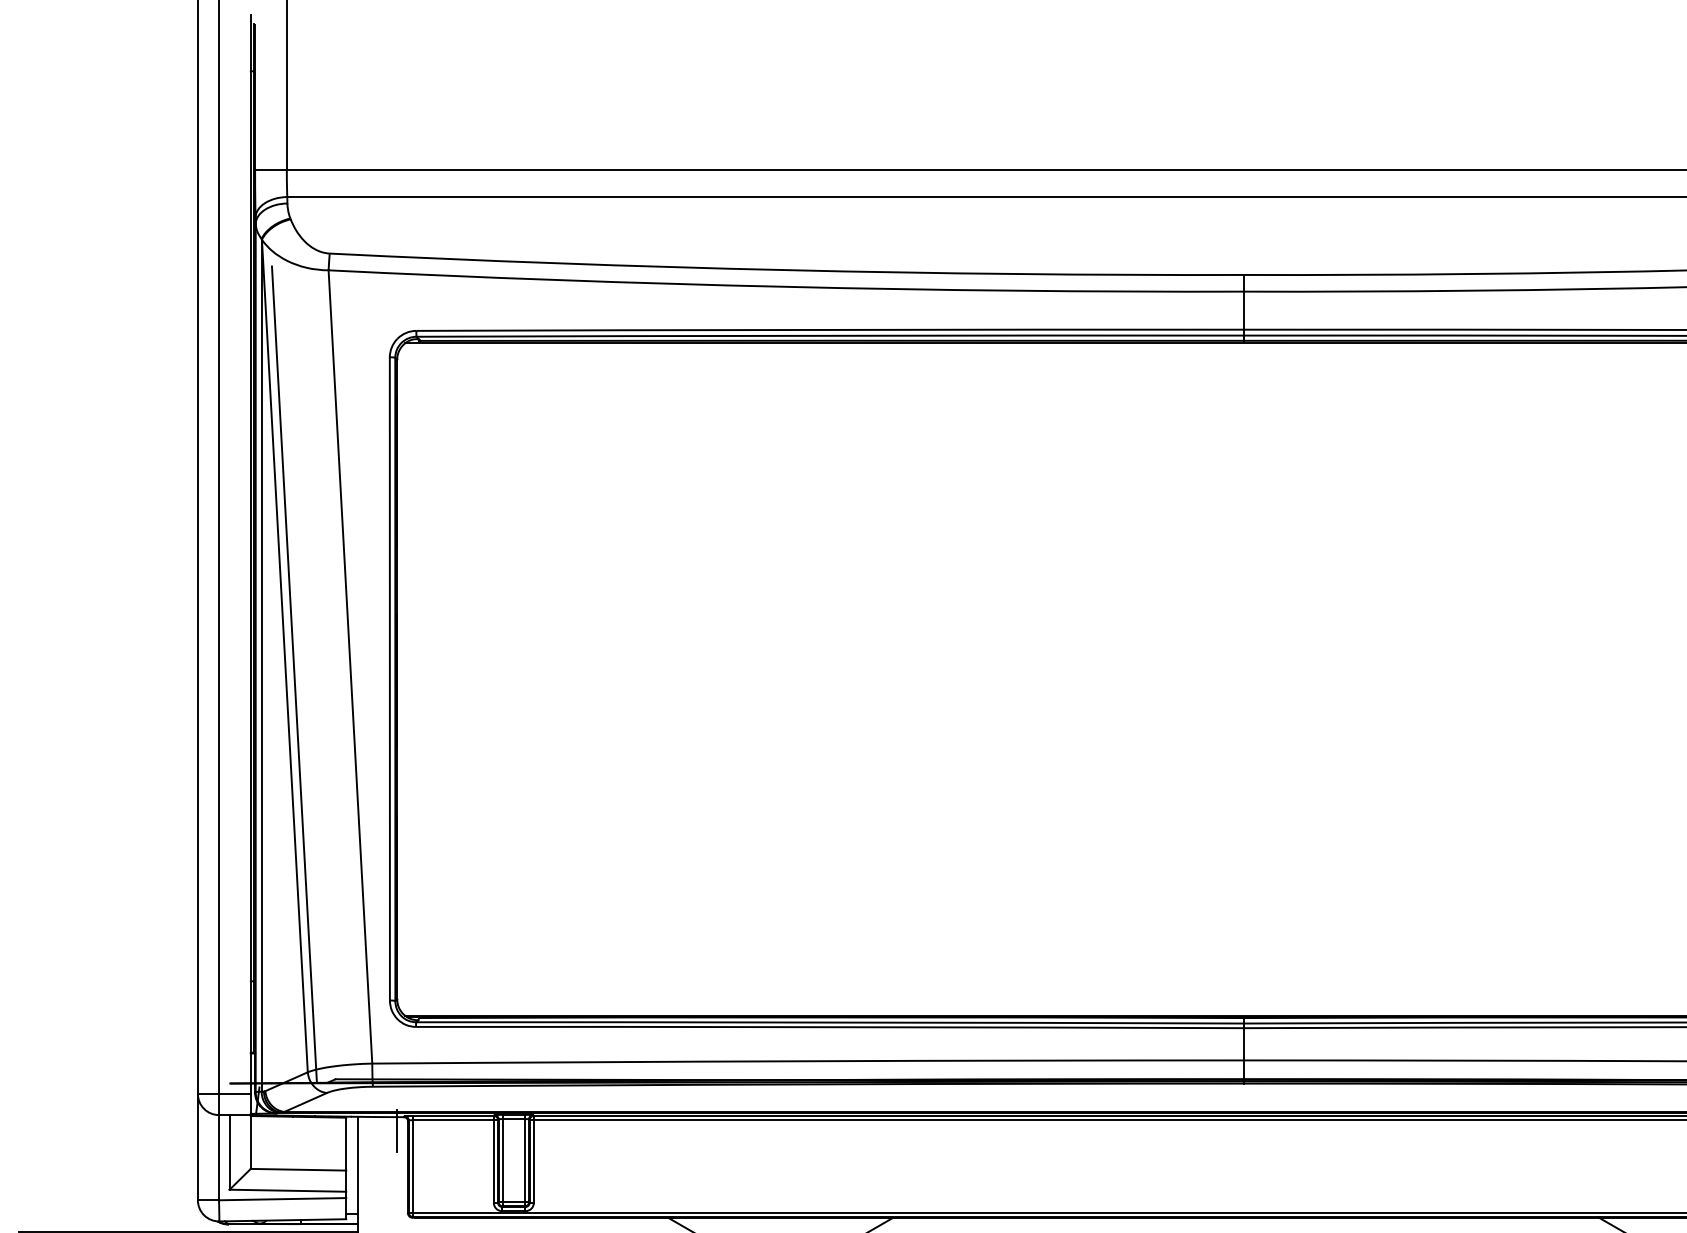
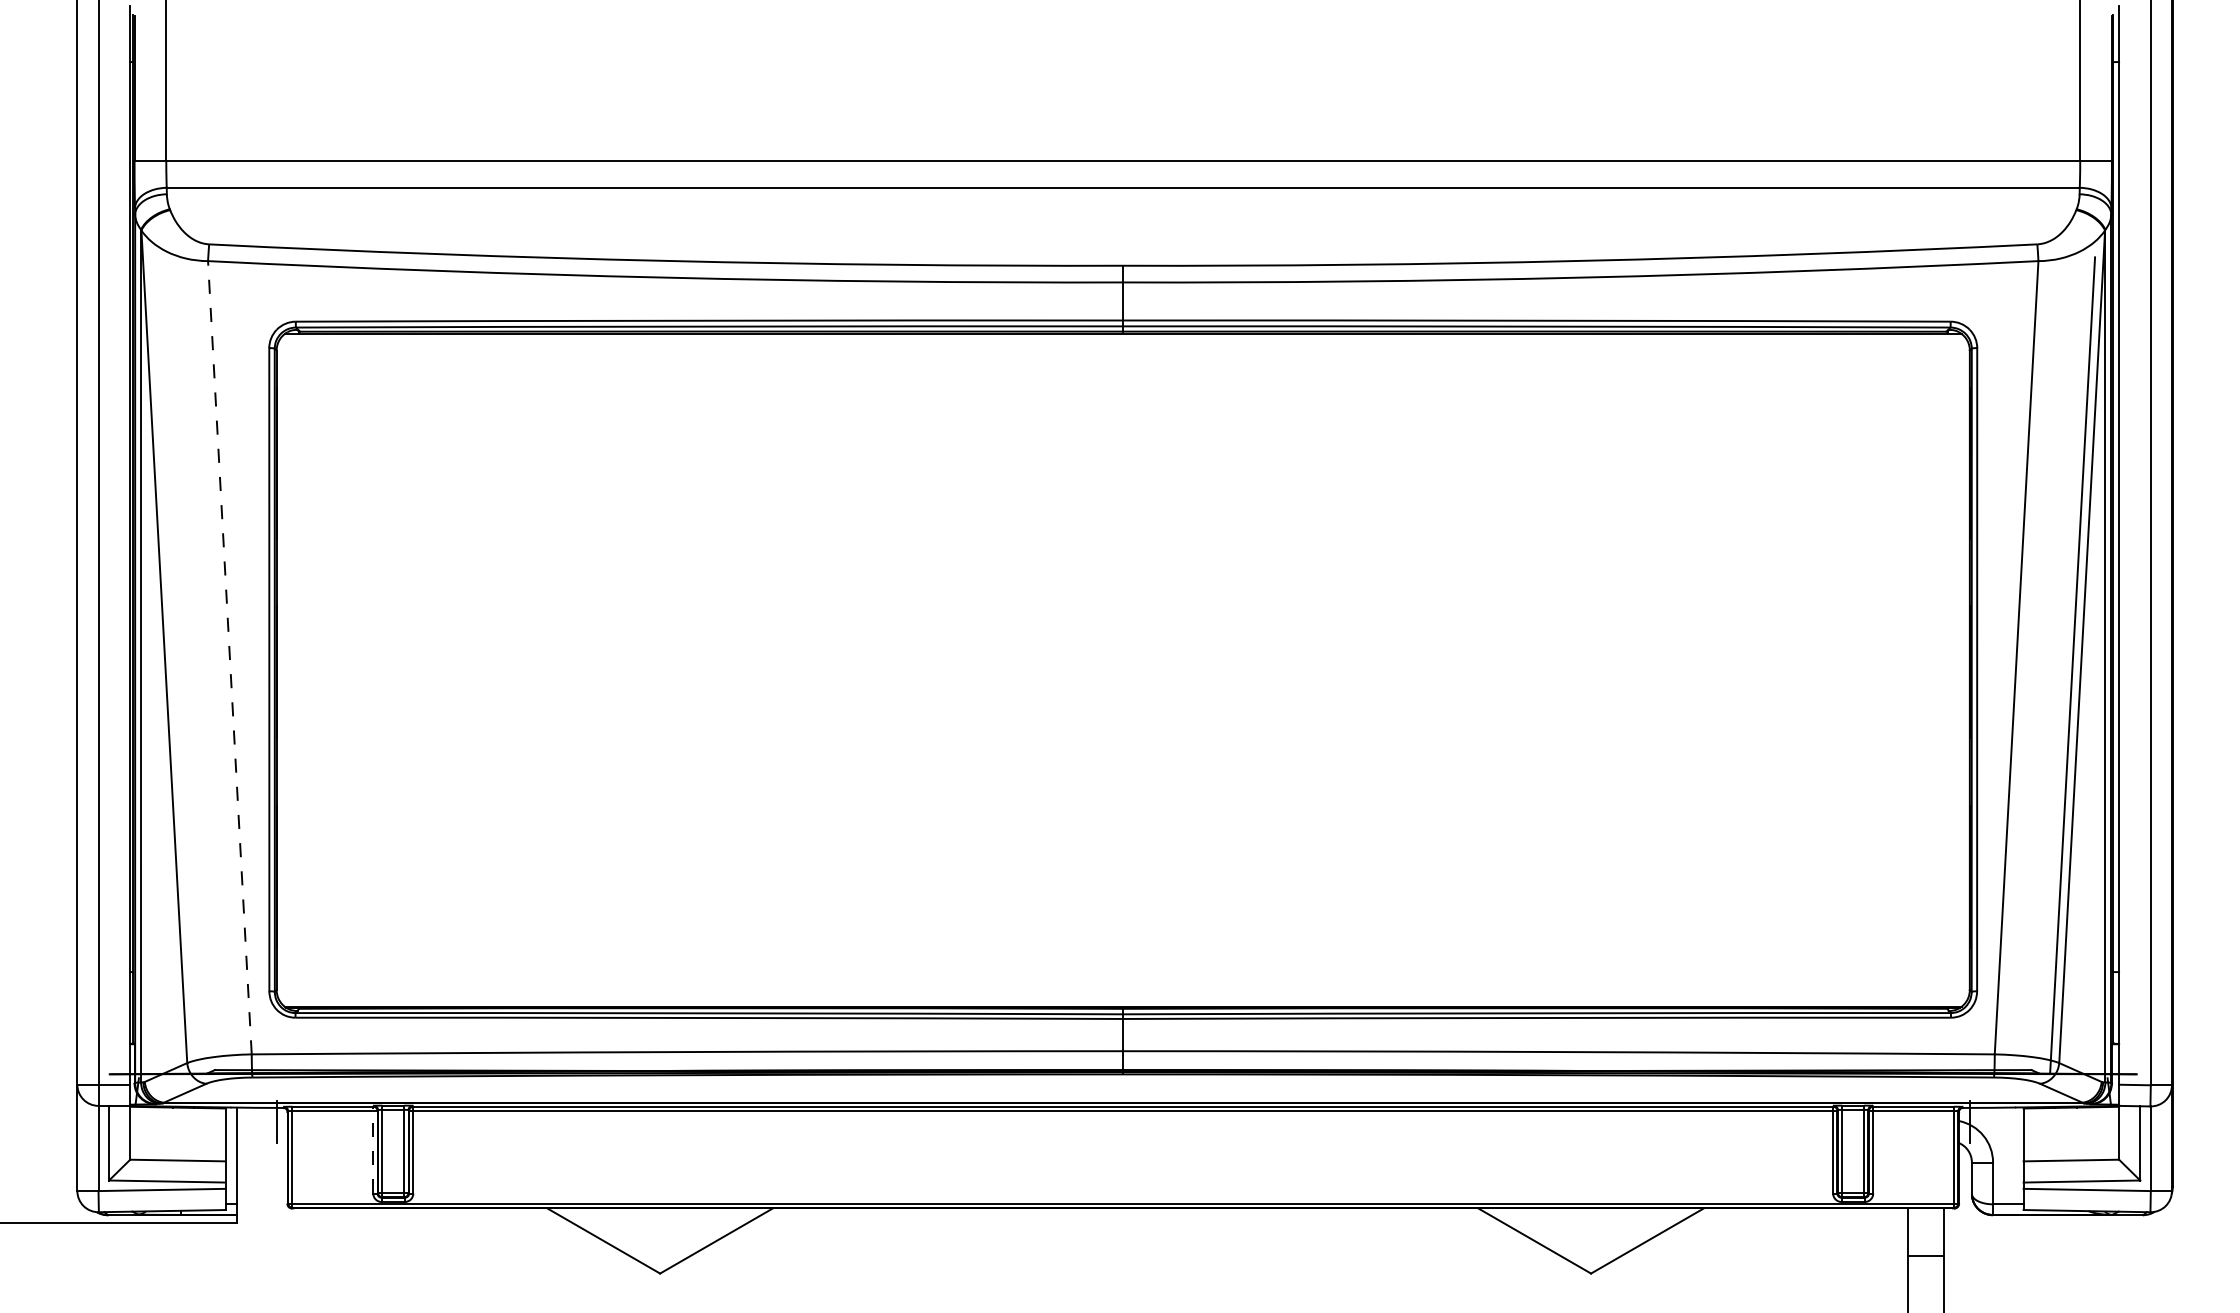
line: (350, 666) -> (229, 657), solid -> dashed
line: (294, 673) -> (173, 664), removed
line: (494, 1158) -> (373, 1149), solid -> dashed

